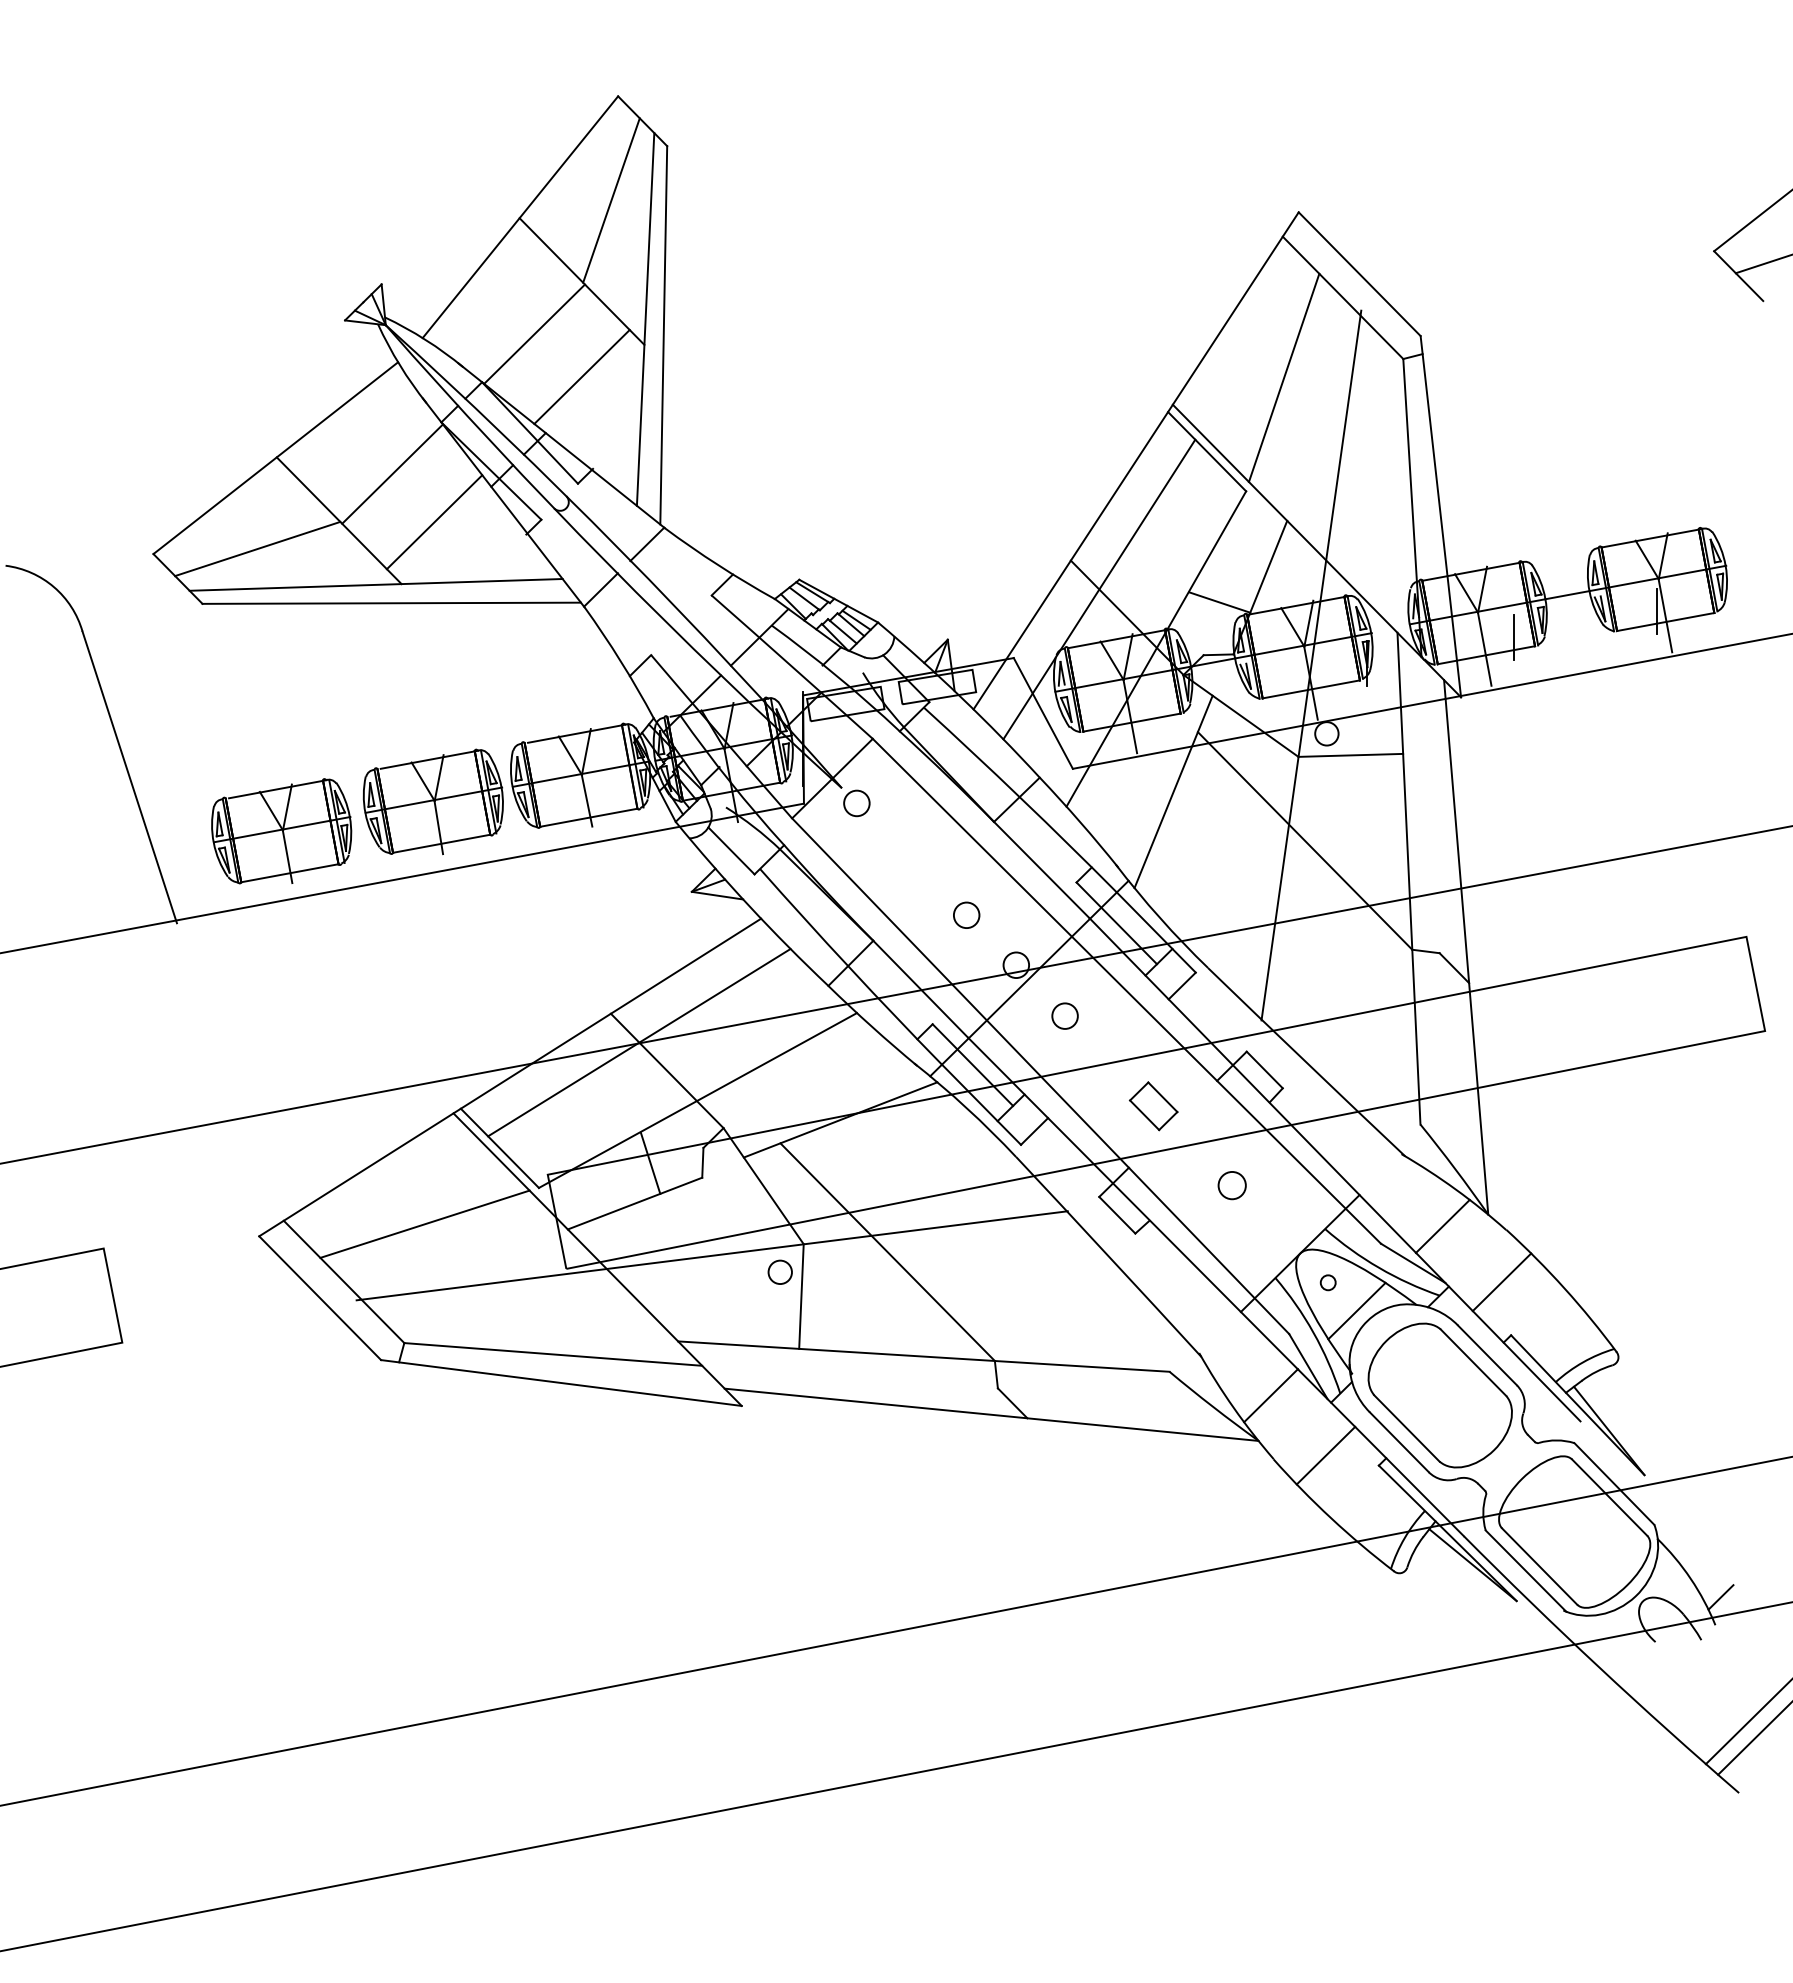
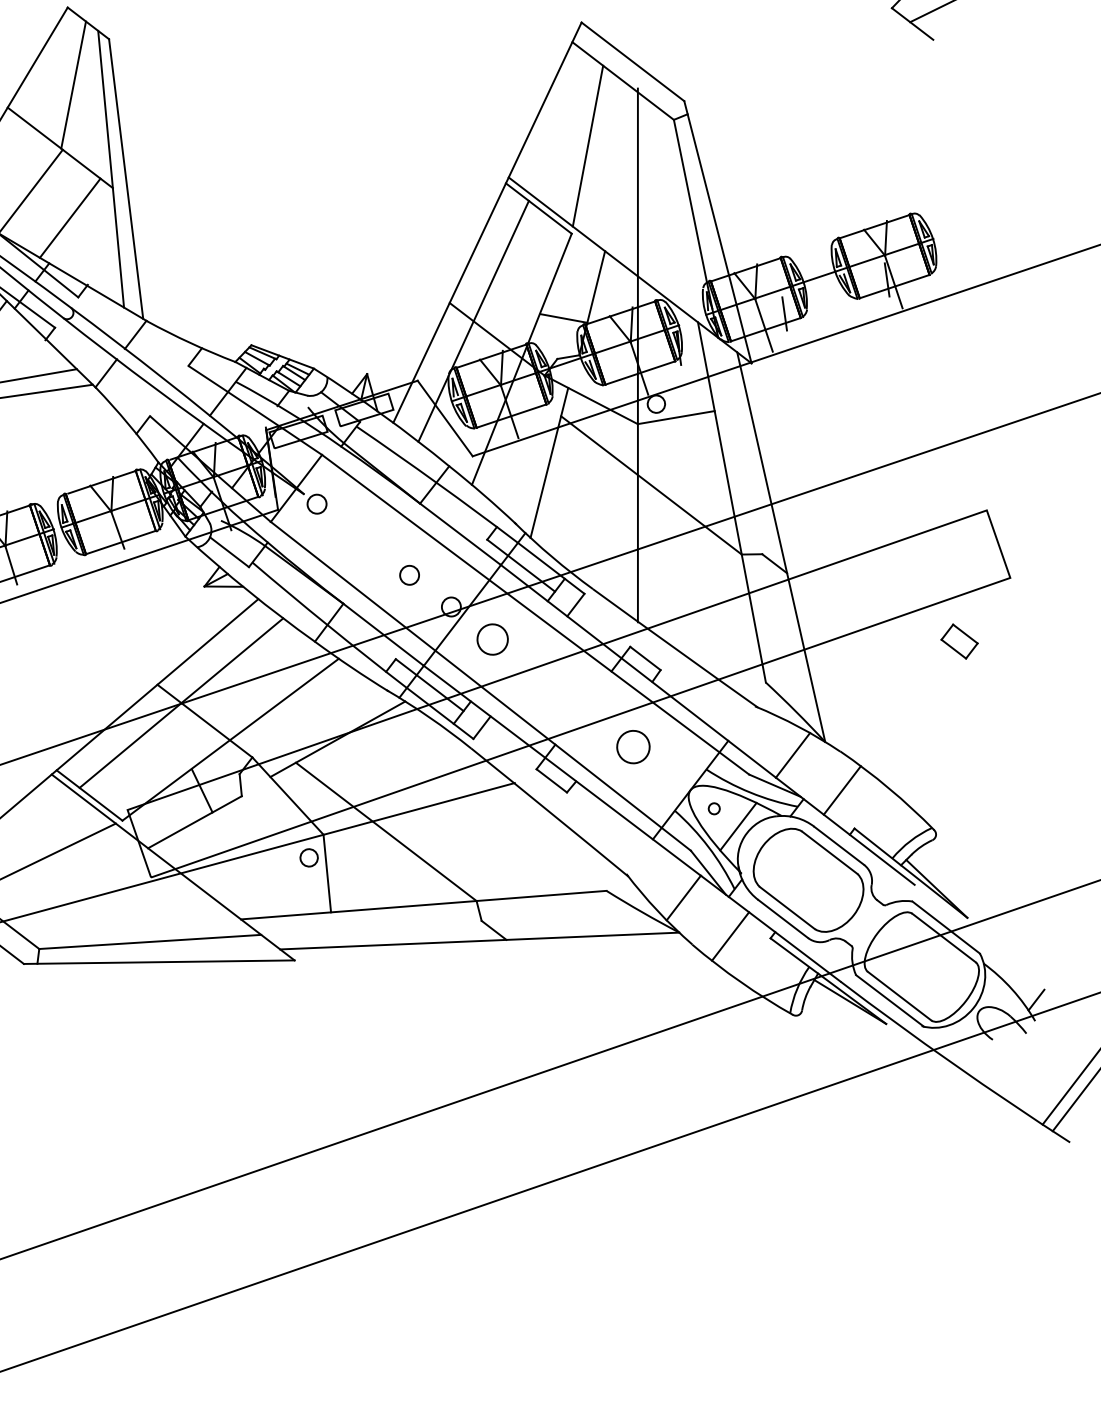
circle: (1064, 1015) -> (492, 639), size x1.6
part: (1153, 1106) -> (959, 641), moved
circle: (1231, 1185) -> (632, 747), size x1.6

